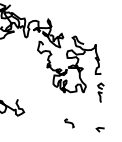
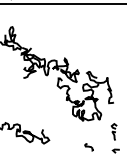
part: (99, 92) -> (113, 131), moved

